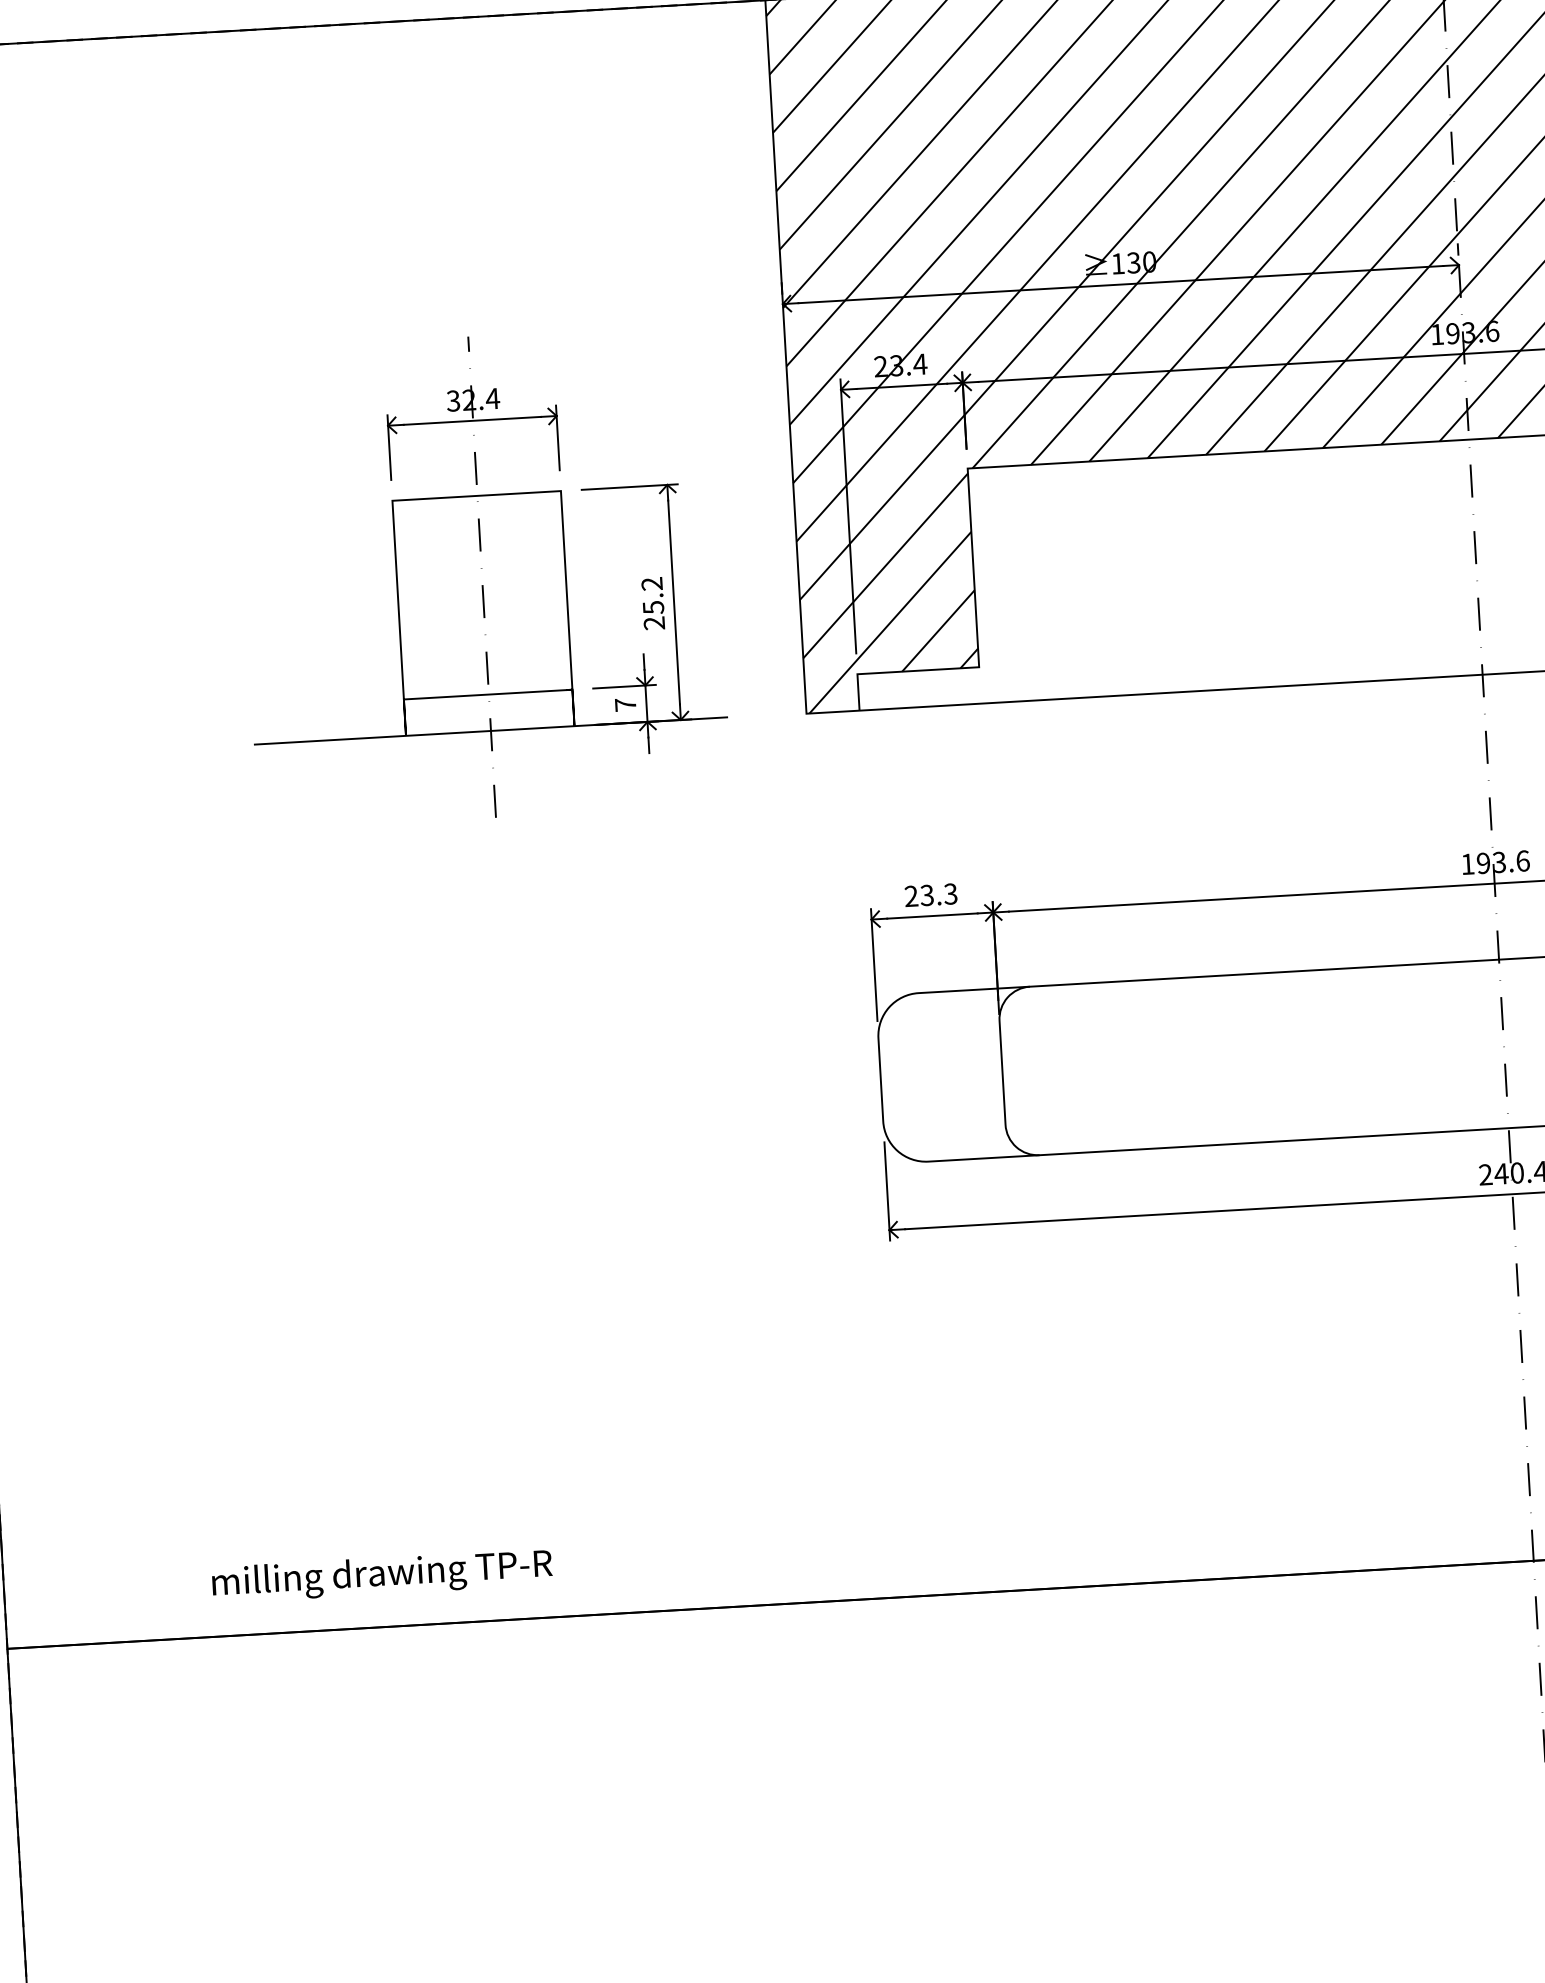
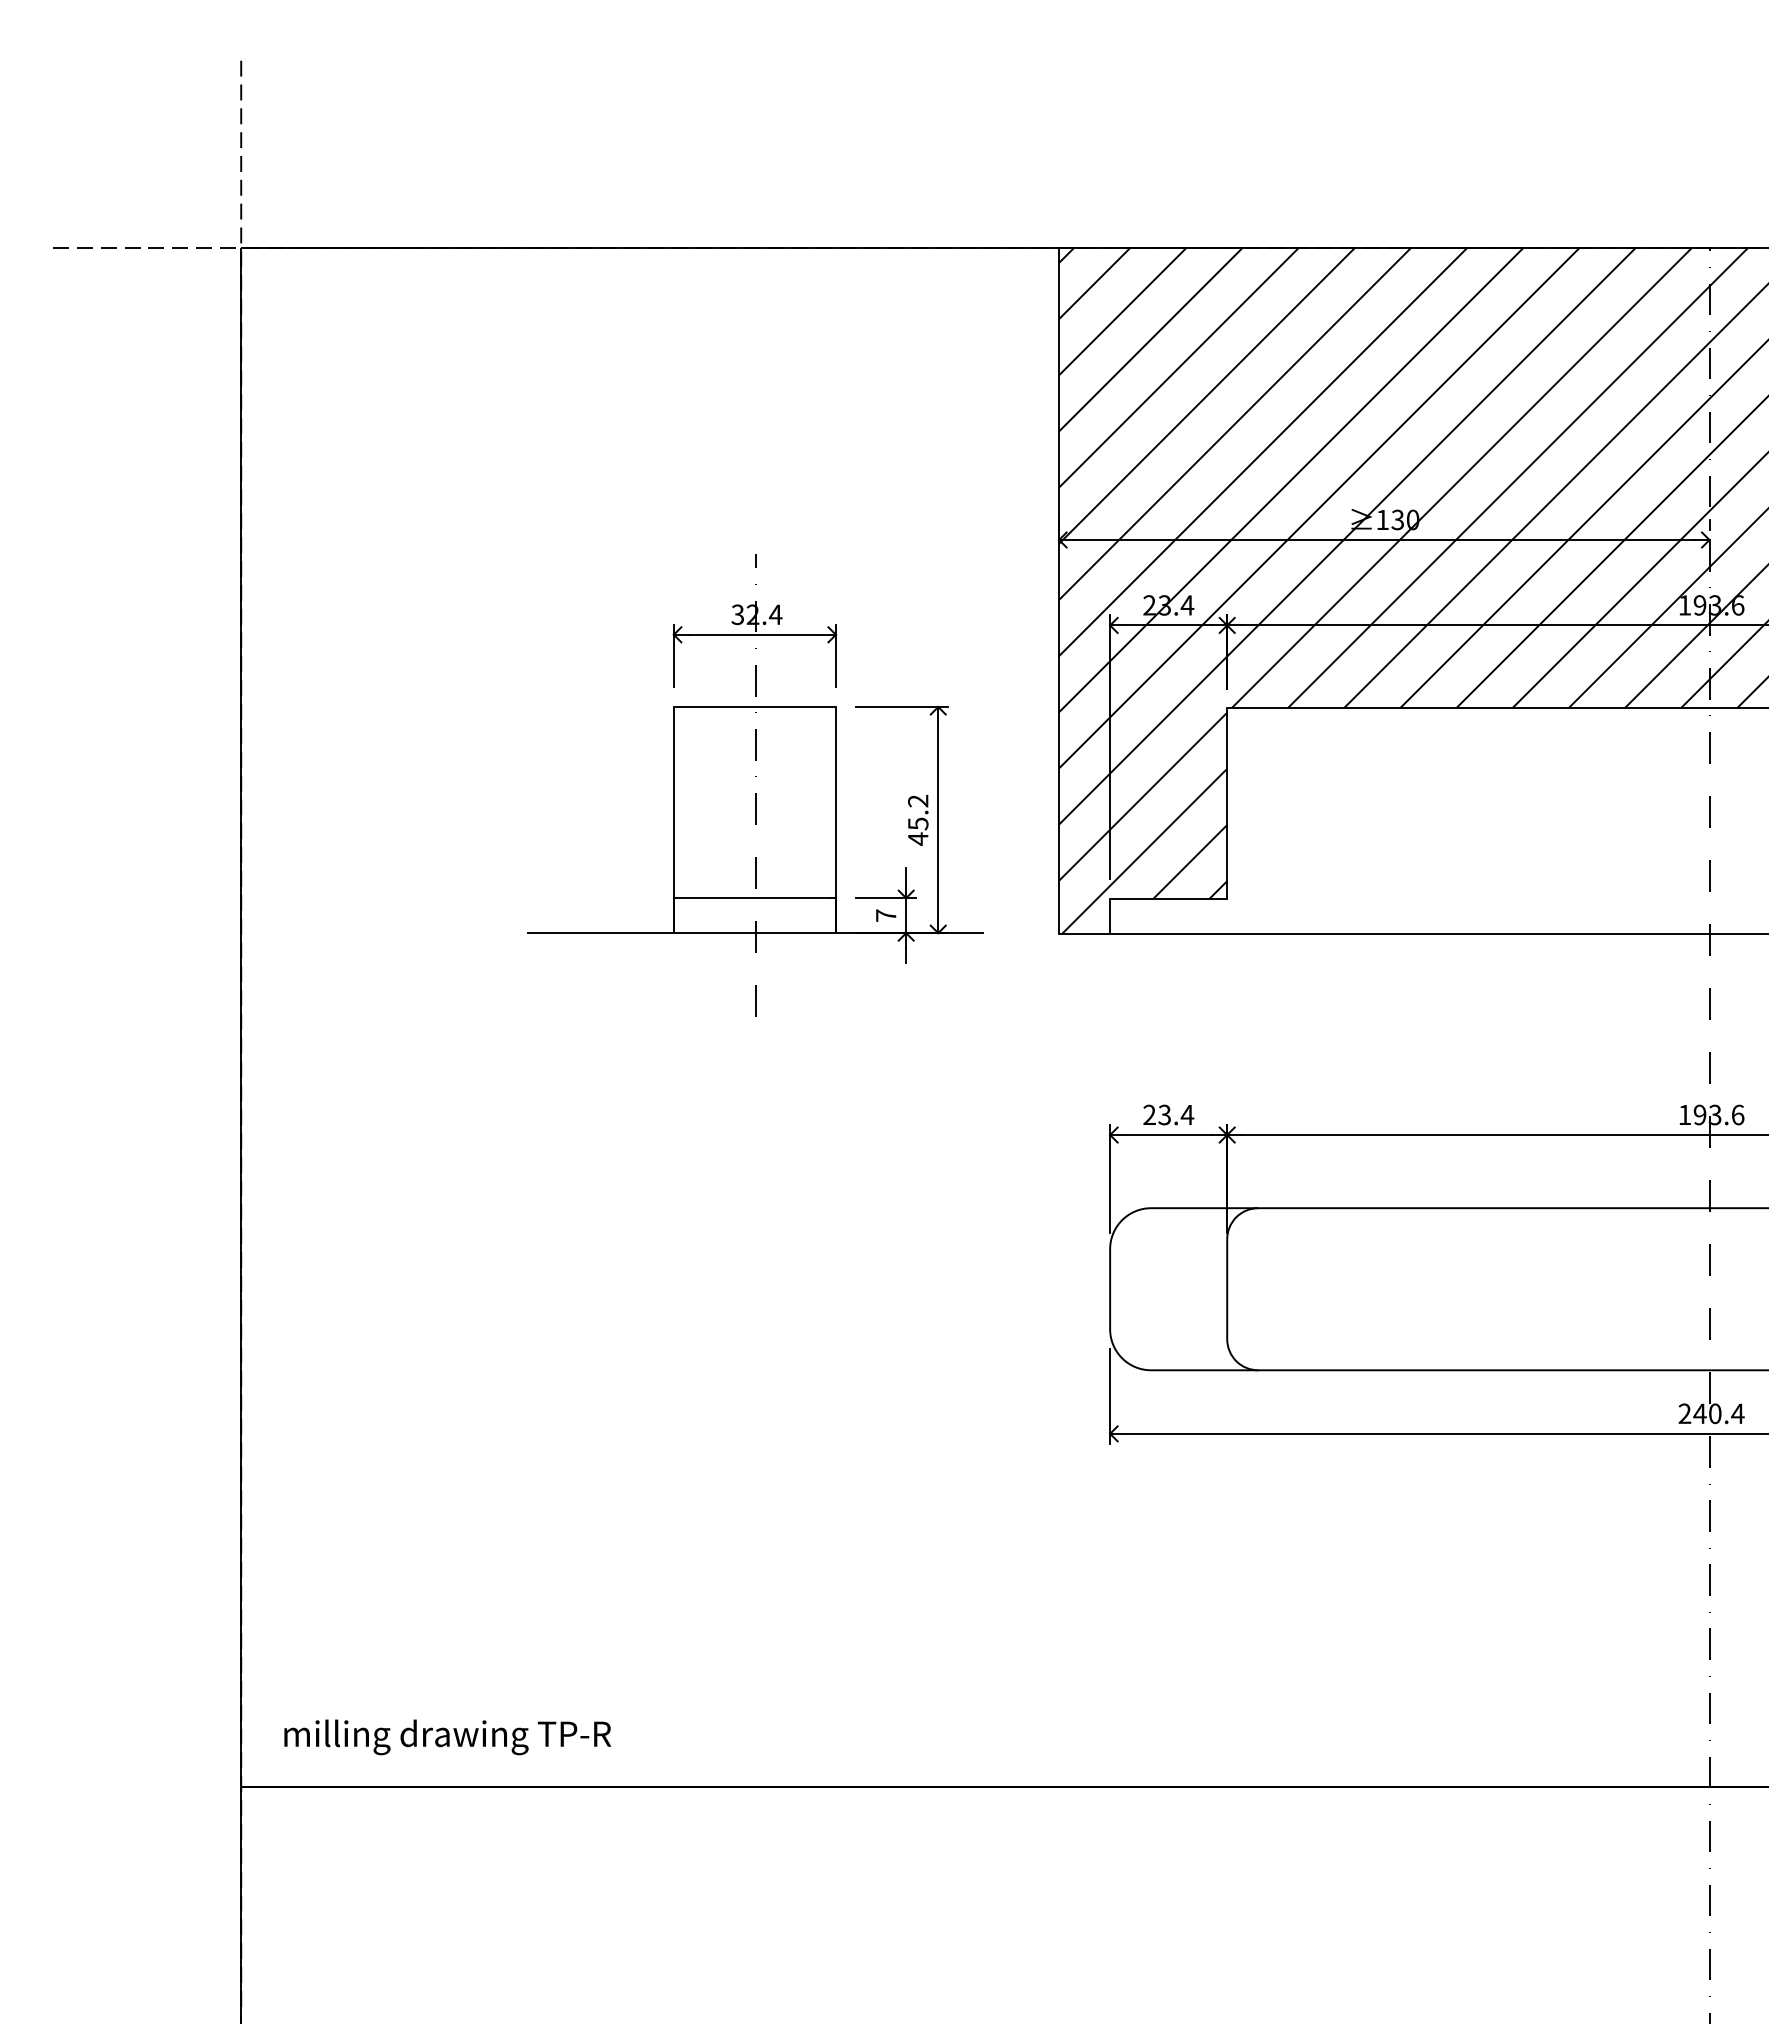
text: (654, 622) -> (918, 838), 25.2 -> 45.2
text: (950, 893) -> (1187, 1114), 23.3 -> 23.4
text: (382, 1576) -> (447, 1737), moved

